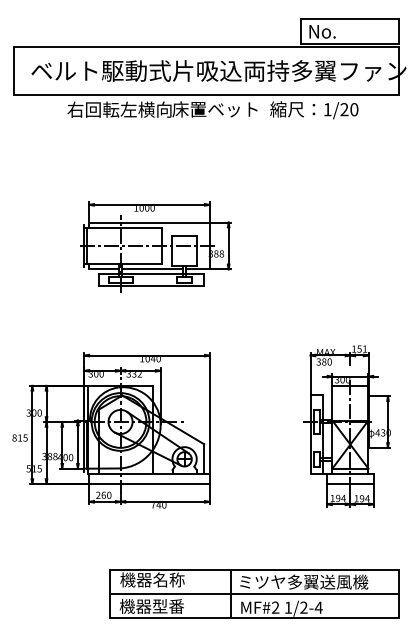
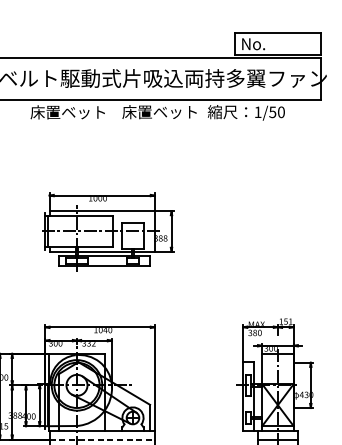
text: (119, 109) -> (76, 112), 右回転左横向 -> 床置ベット
text: (344, 109) -> (272, 112), 1/20 -> 1/50
line: (149, 483) -> (102, 439), solid -> dashed

